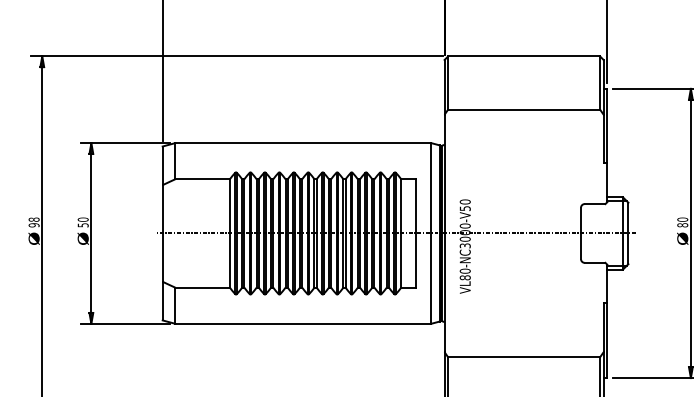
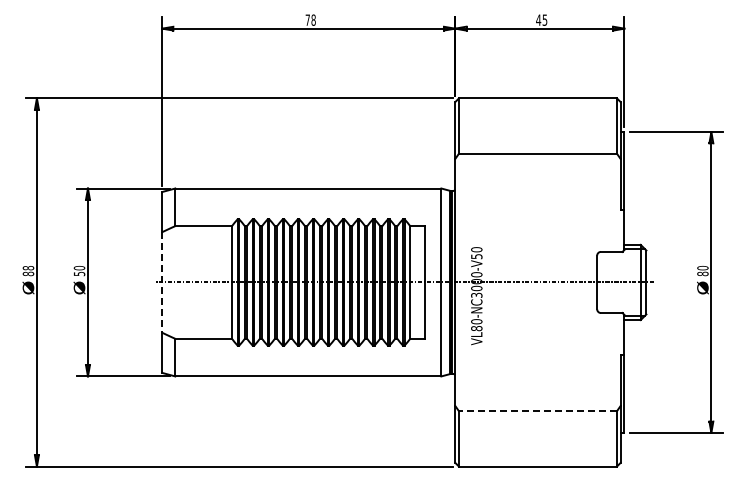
text: (34, 224) -> (28, 273), 98 -> 88
line: (163, 233) -> (162, 282), solid -> dashed
line: (523, 357) -> (537, 411), solid -> dashed

